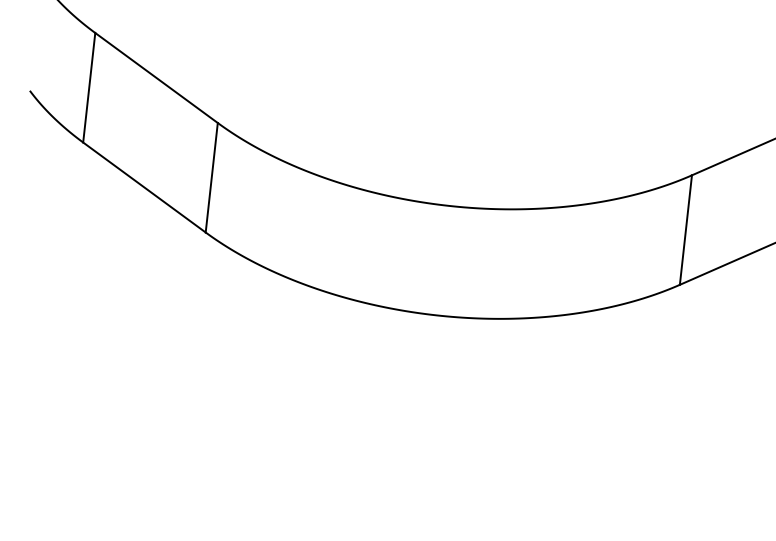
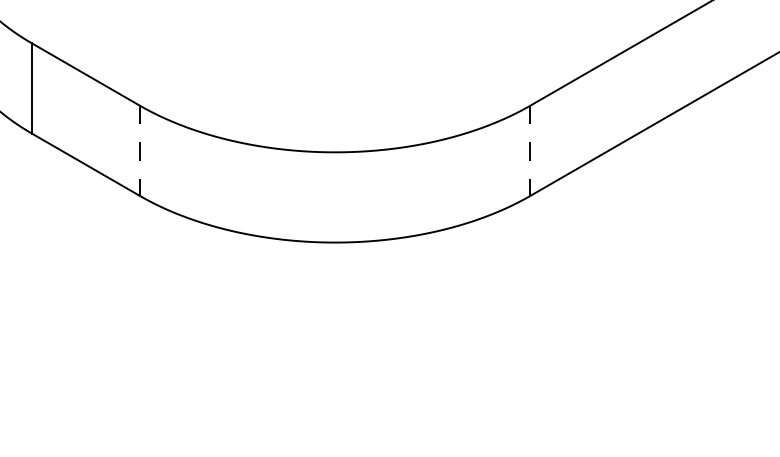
line: (211, 178) -> (139, 151), solid -> dashed
line: (685, 231) -> (530, 151), solid -> dashed

